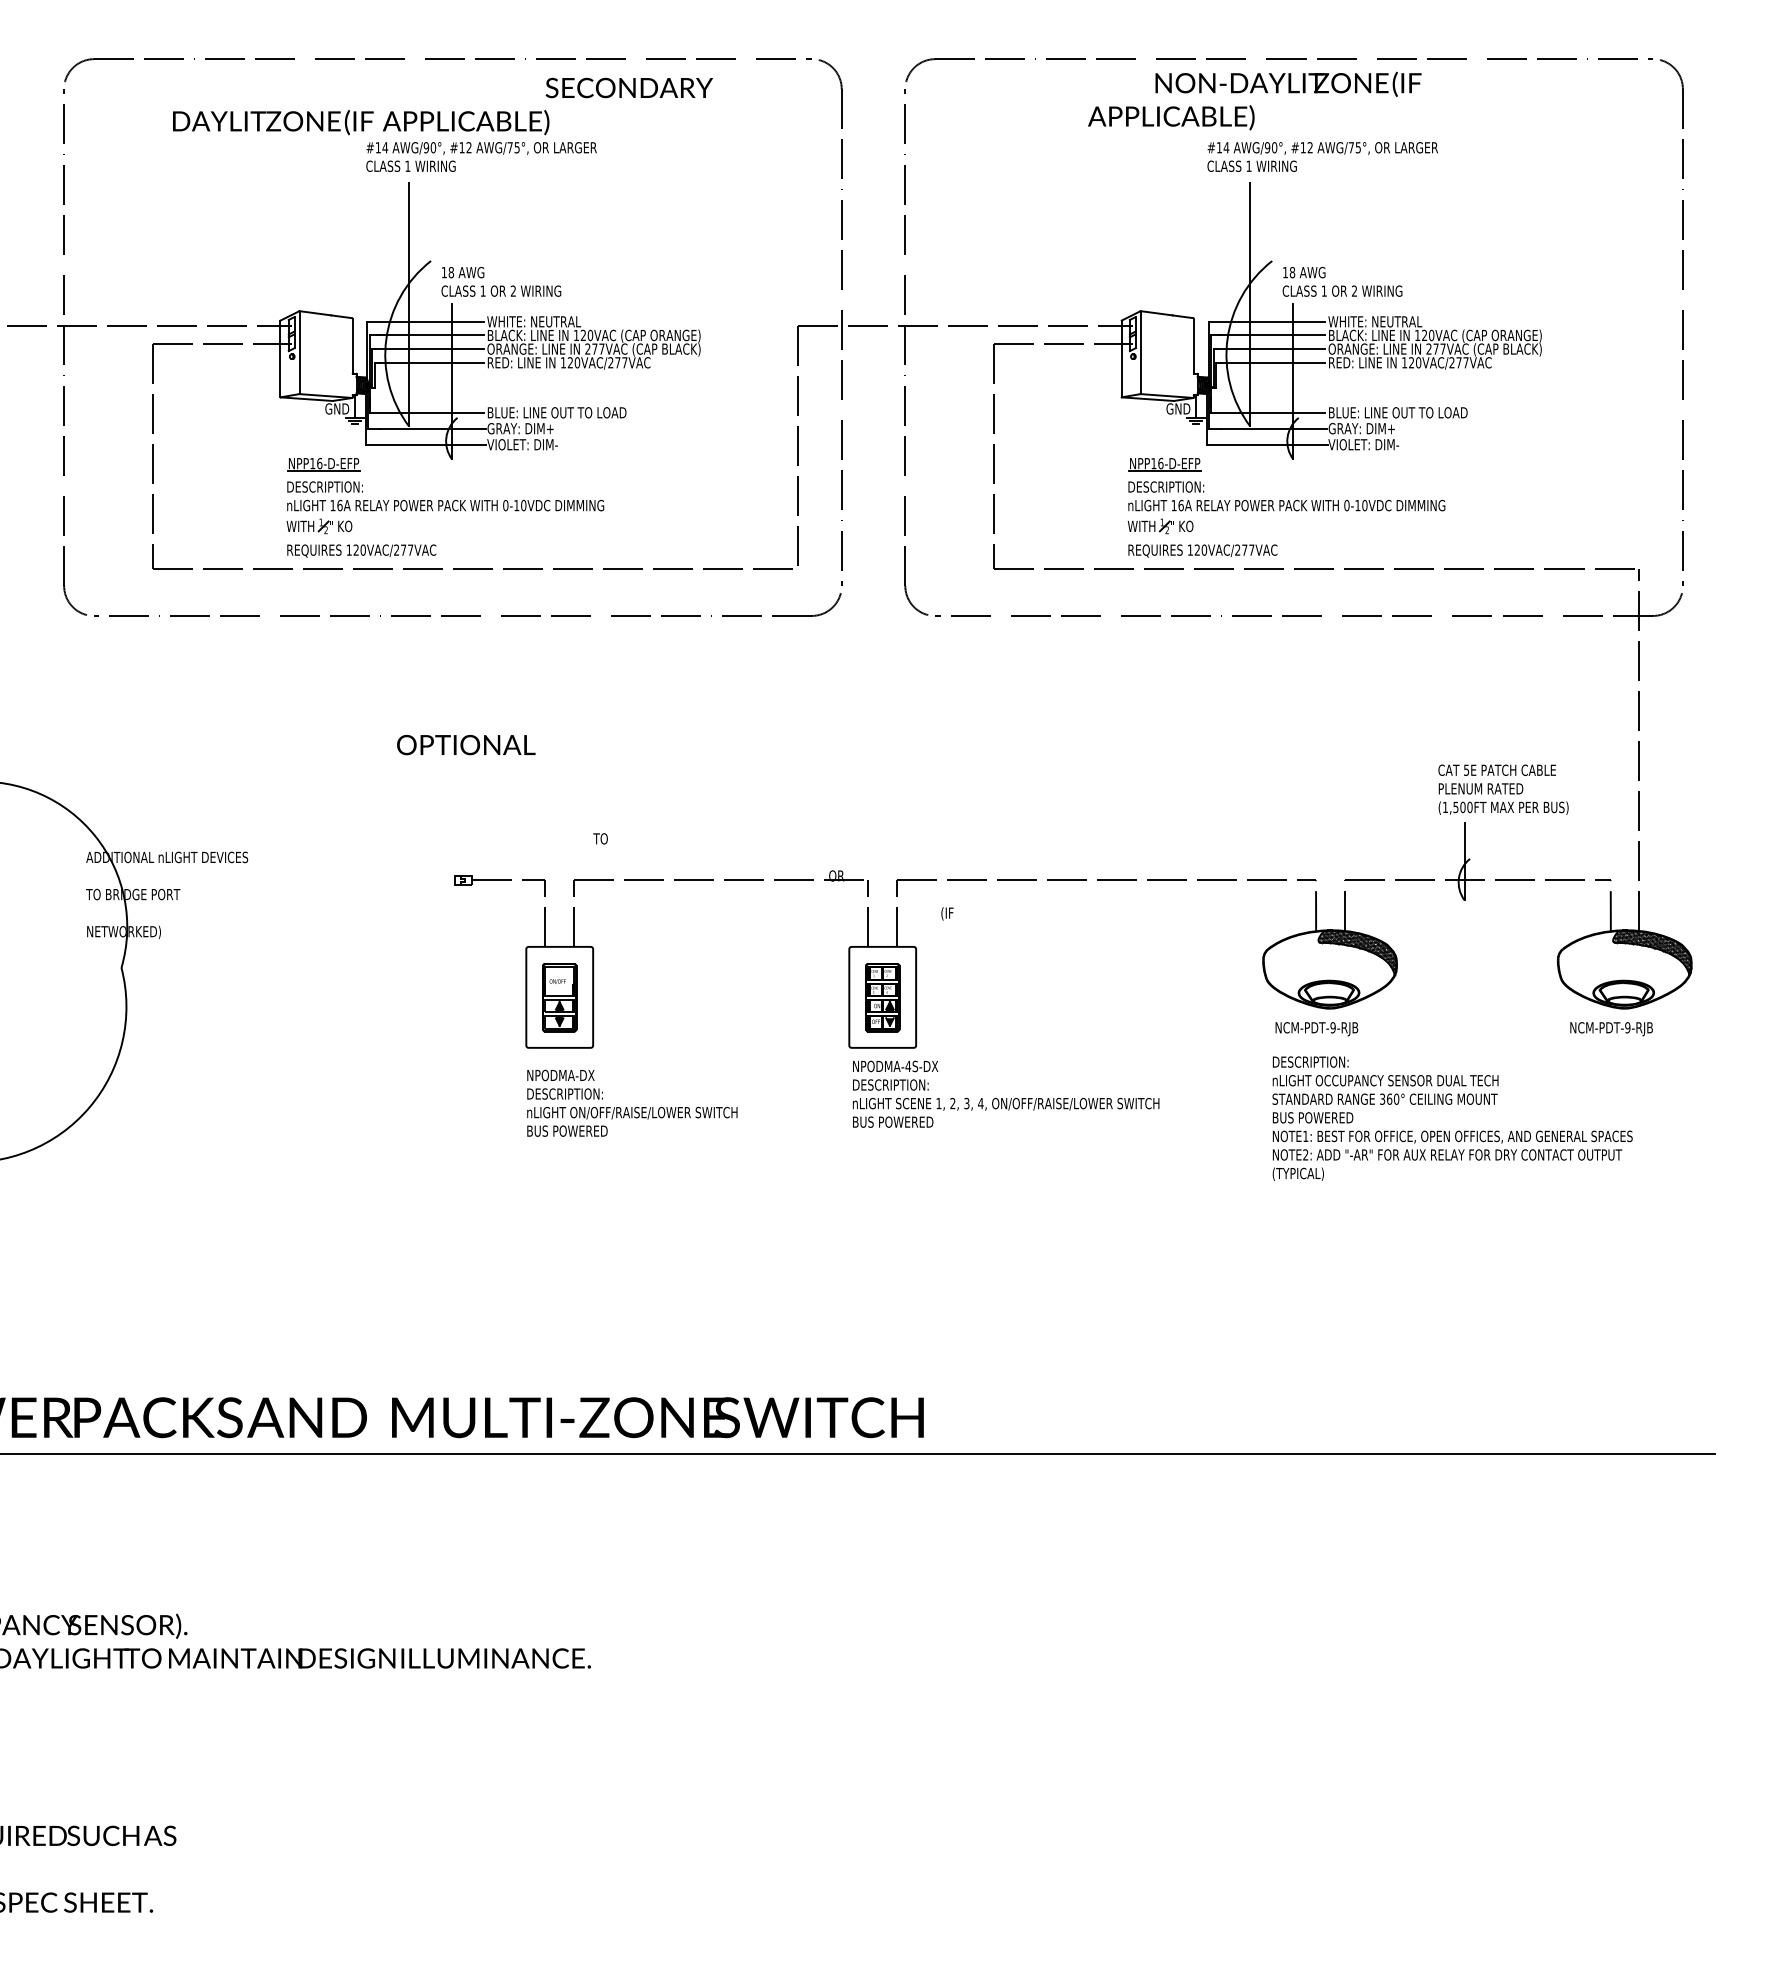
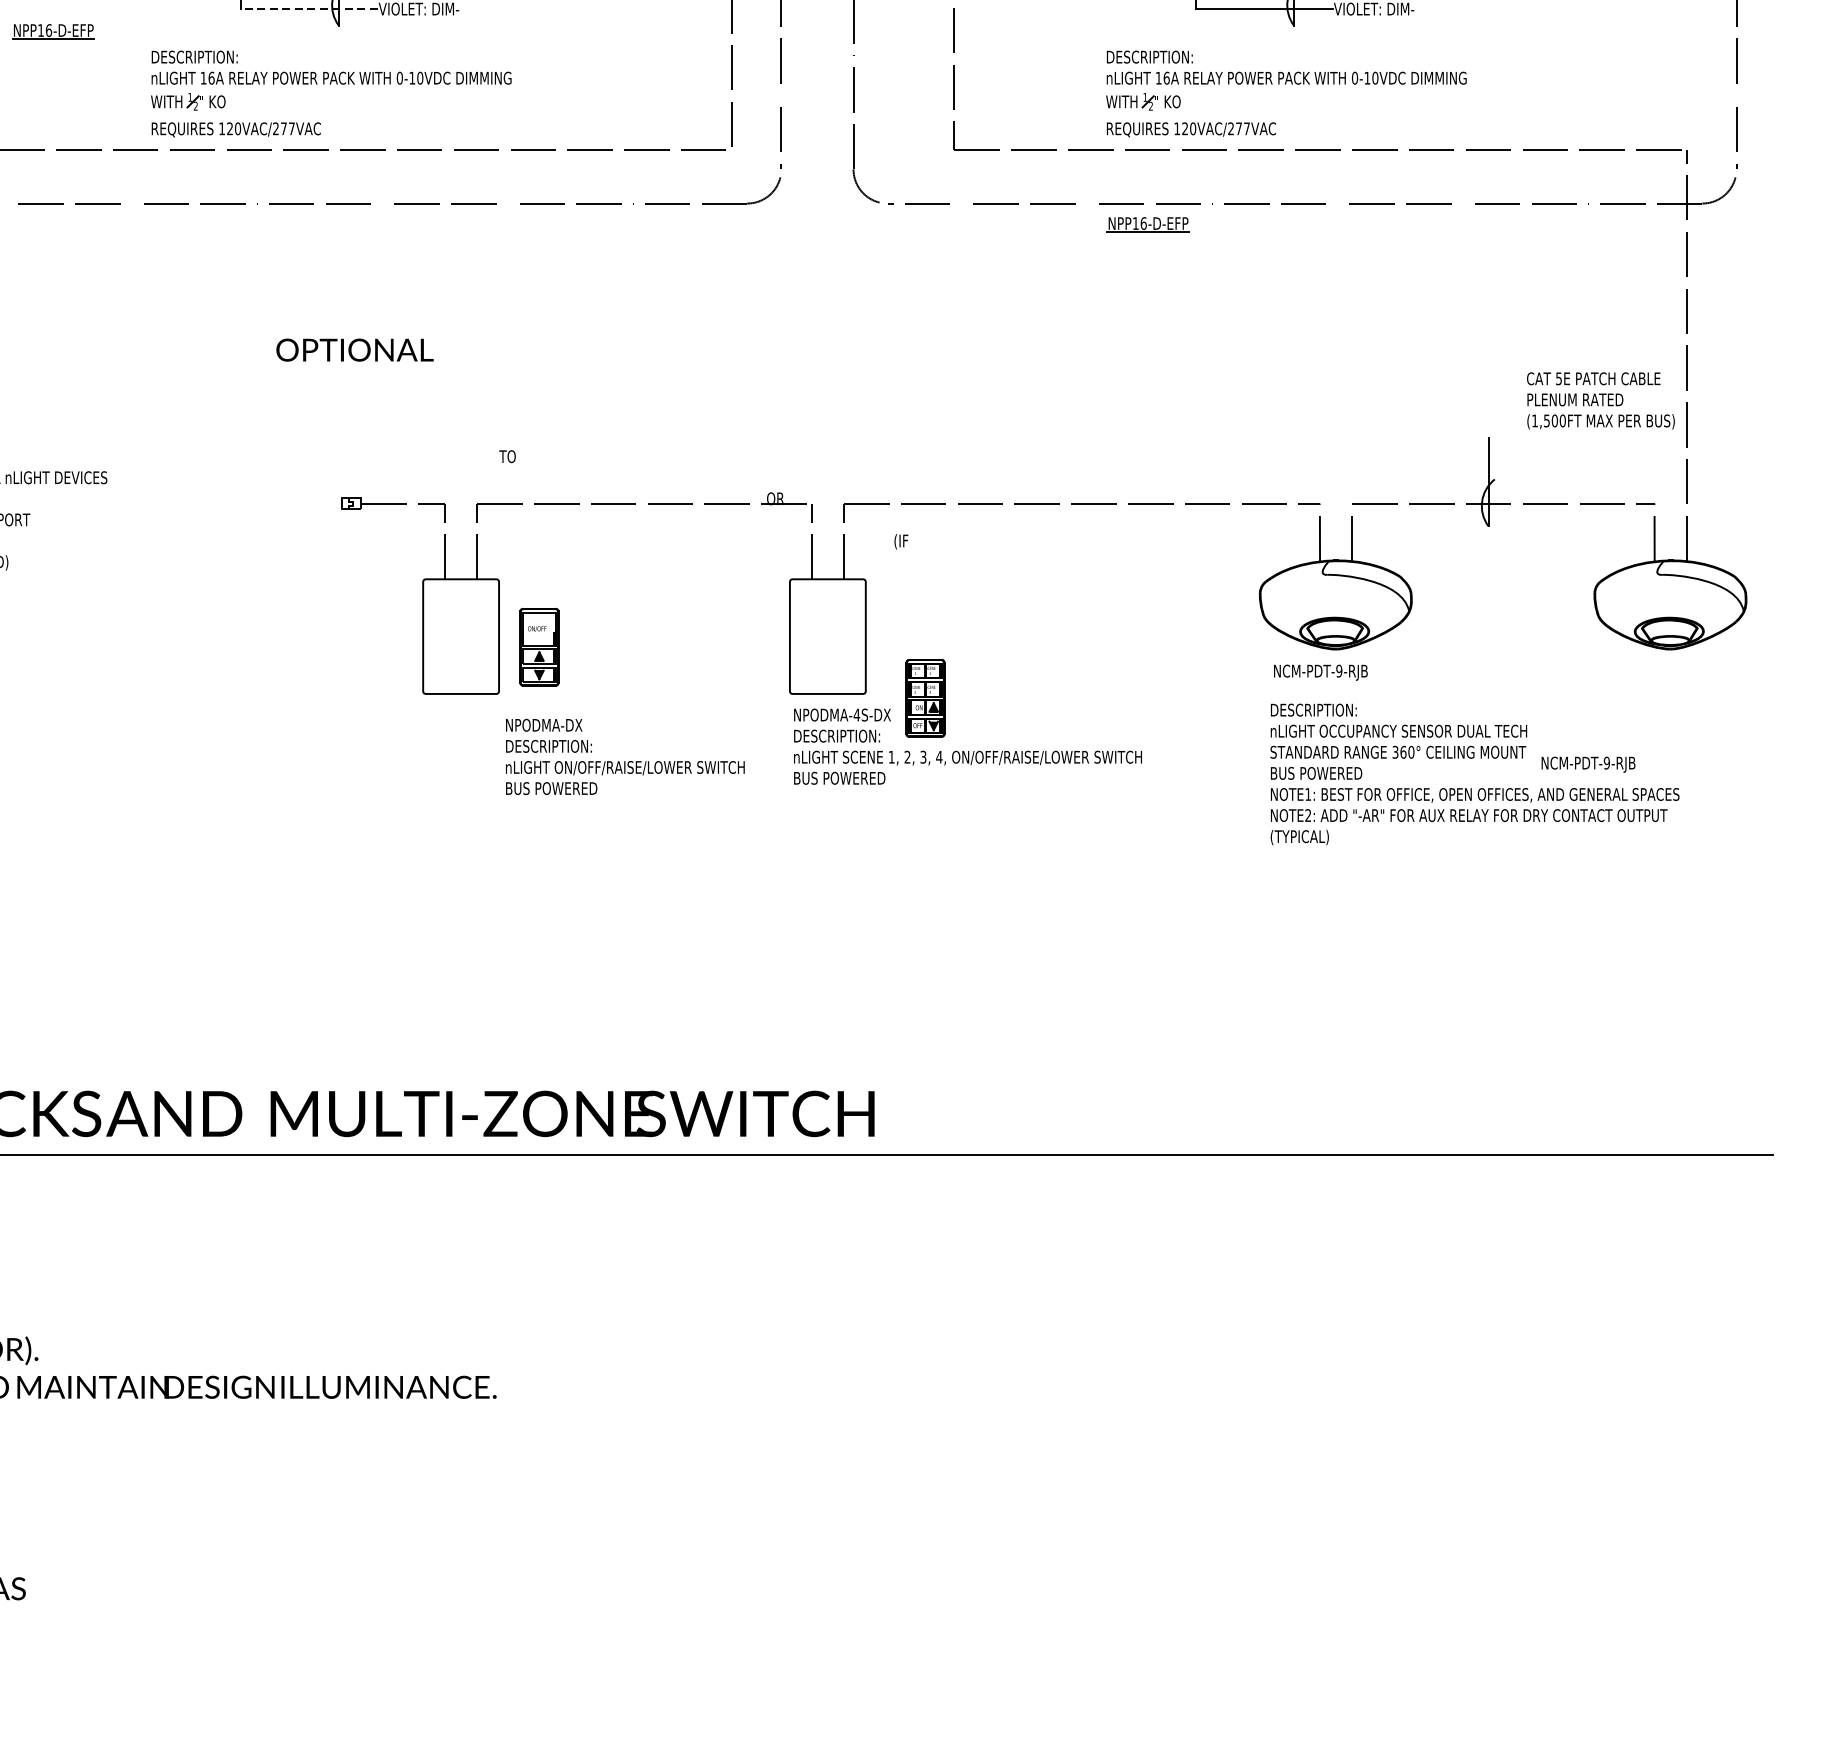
line: (425, 444) -> (308, 8), solid -> dashed
part: (323, 464) -> (53, 31), moved
part: (1164, 464) -> (1147, 224), moved
text: (1503, 789) -> (1600, 400), moved
hatch: (1356, 952) -> (1365, 585), removed
hatch: (1651, 952) -> (1700, 585), removed
part: (559, 997) -> (539, 647), moved
part: (882, 997) -> (925, 698), moved
text: (1611, 1029) -> (1588, 765), moved
text: (632, 1102) -> (625, 756), moved

